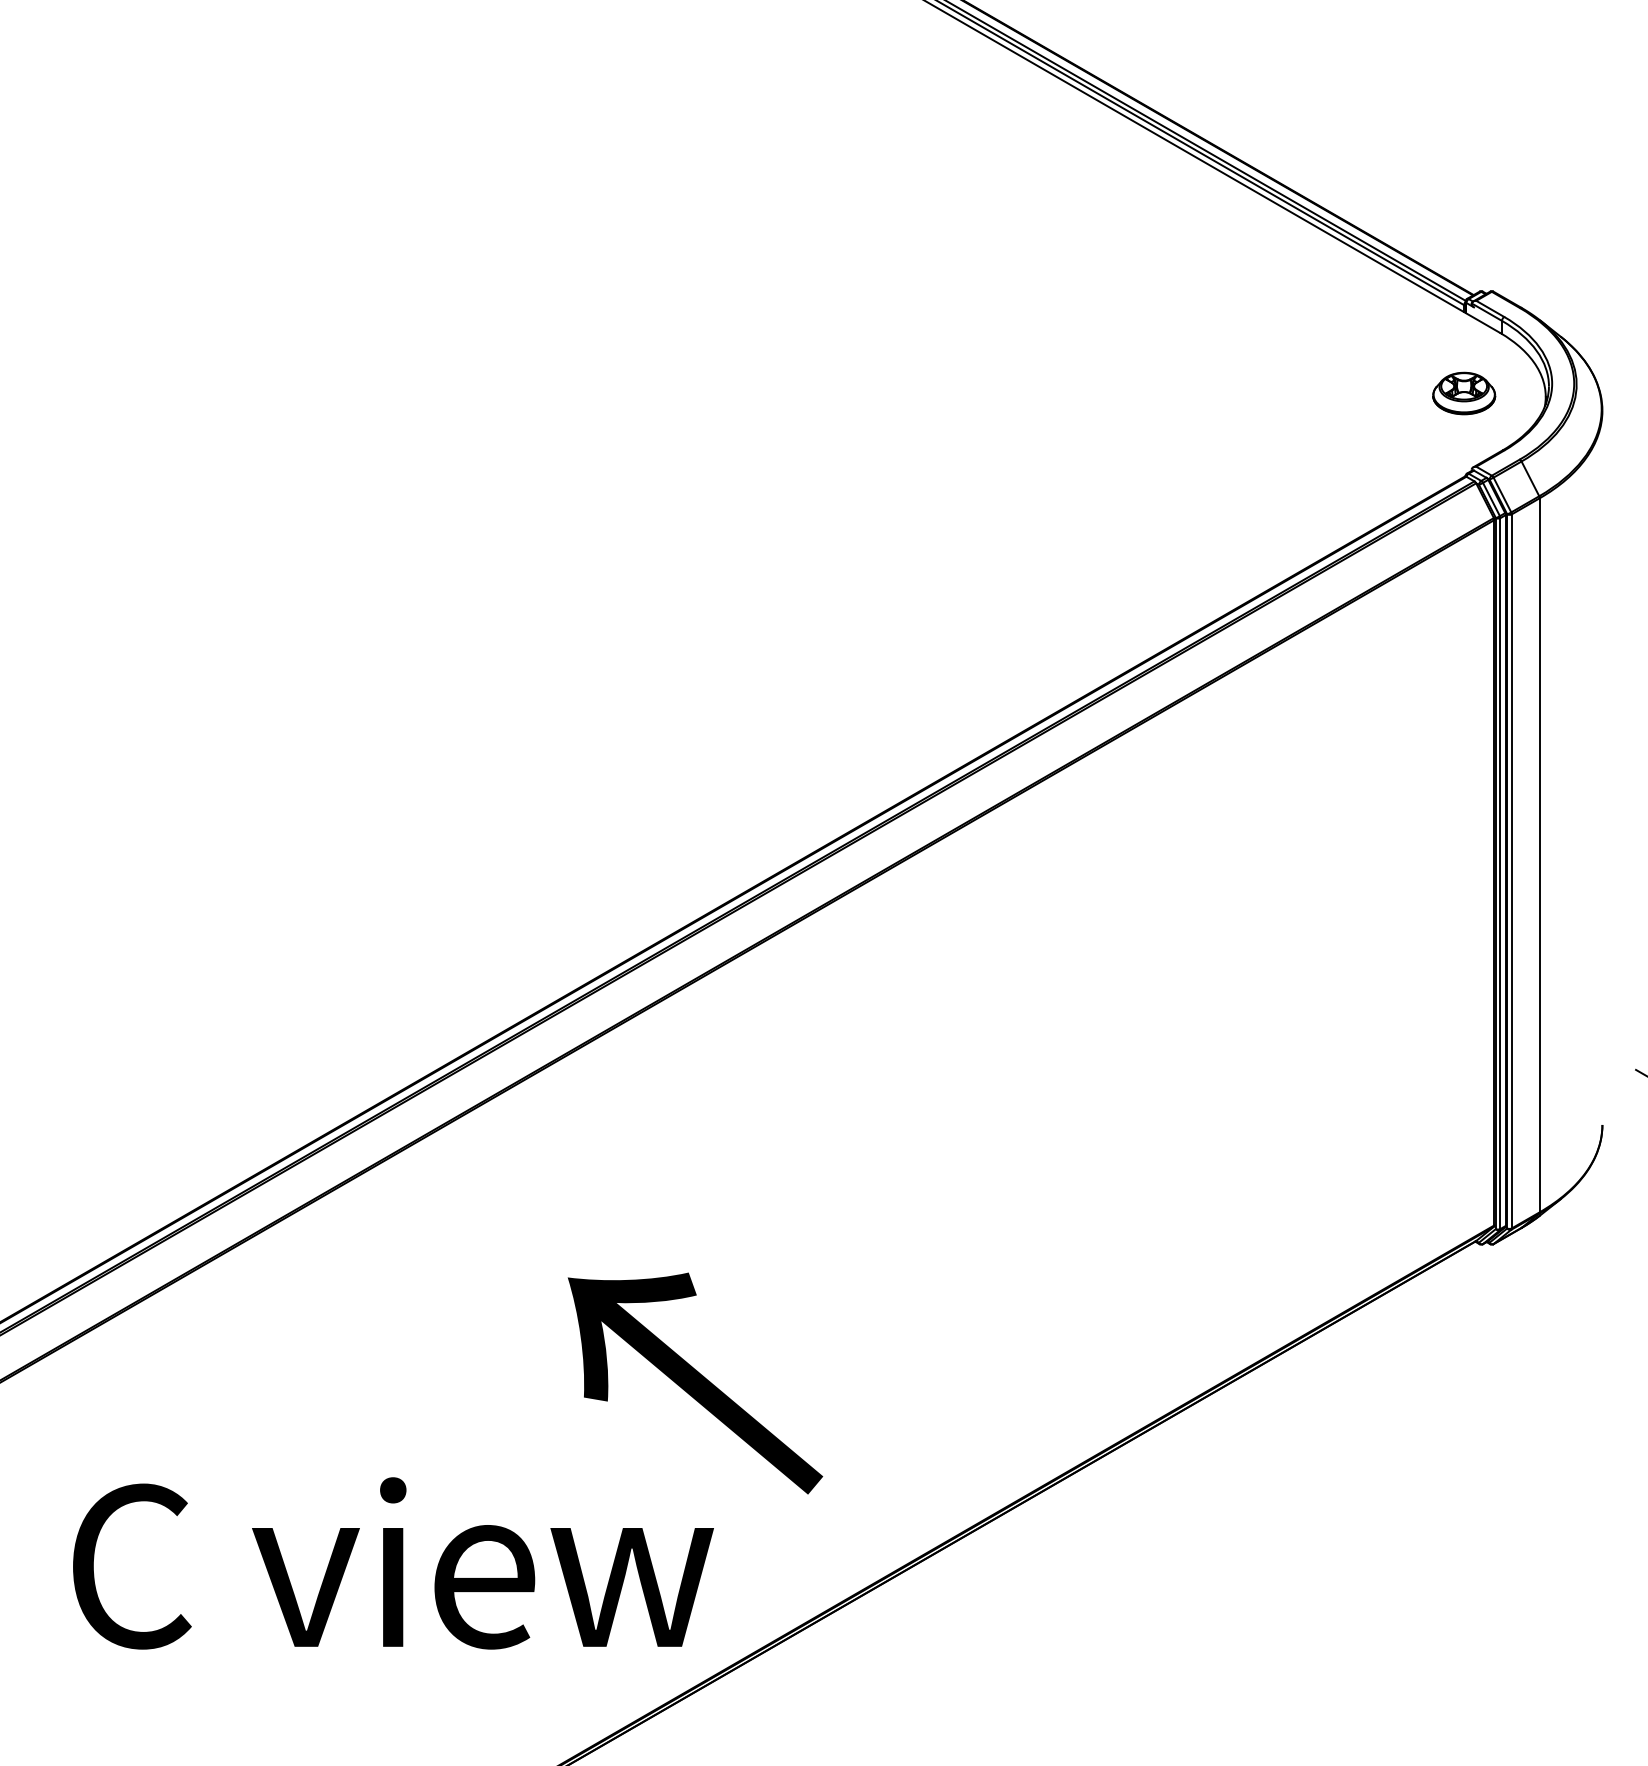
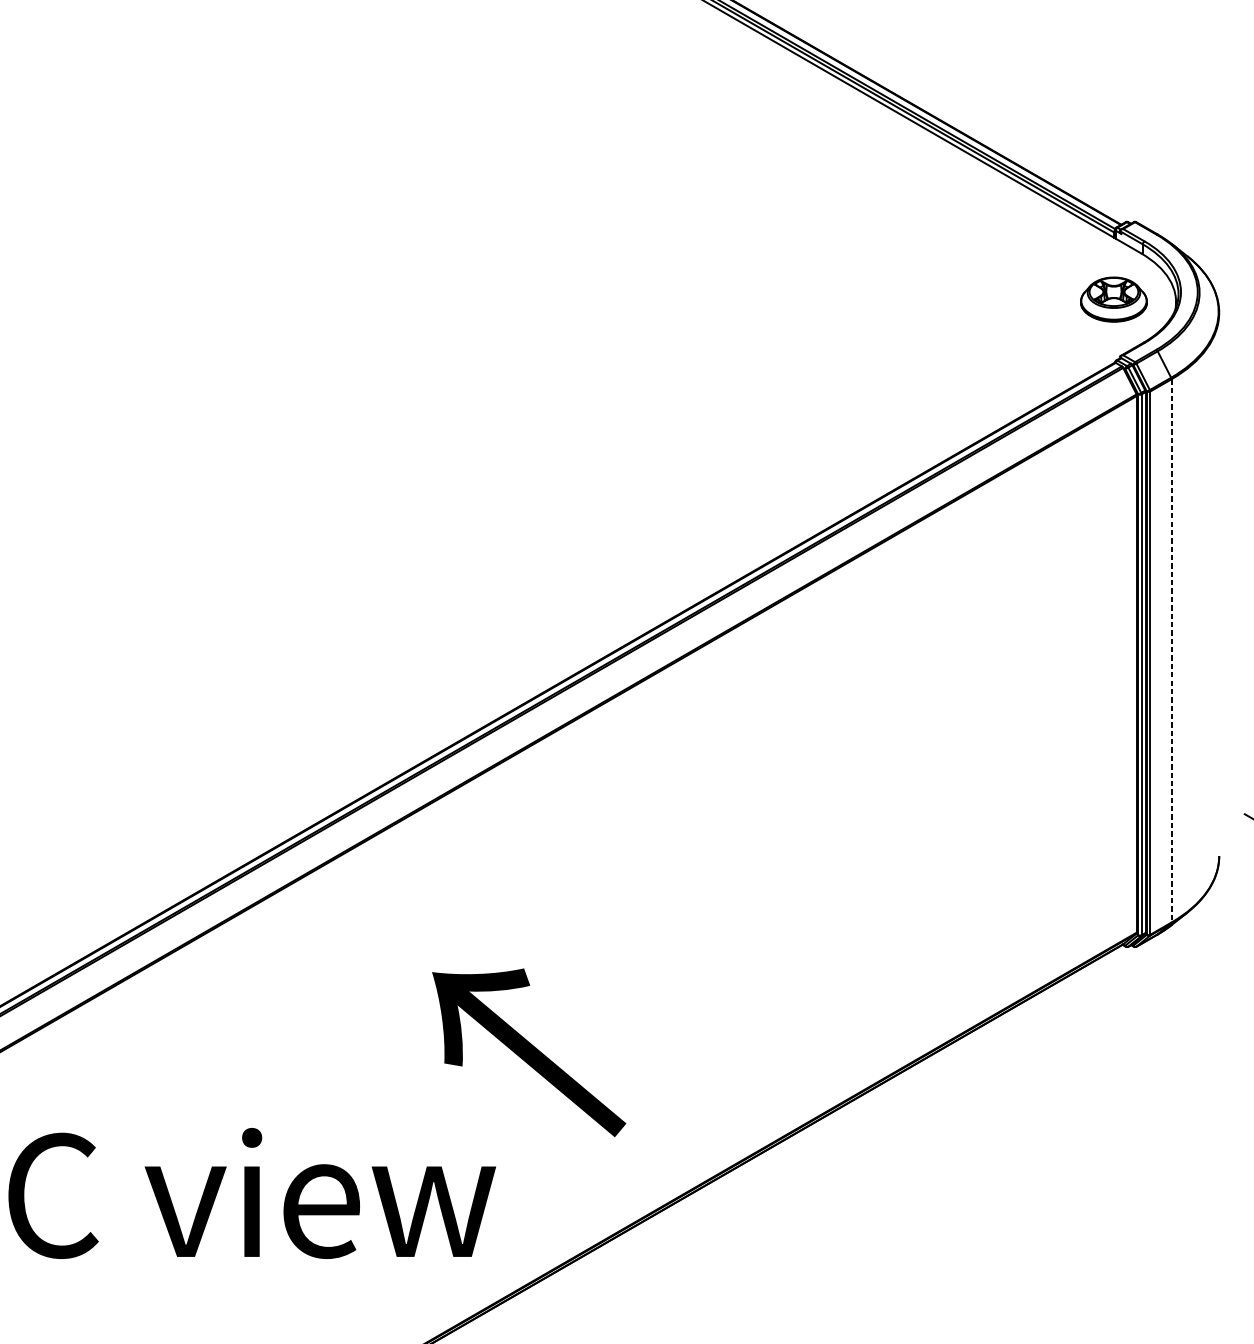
part: (1464, 393) -> (1114, 299), size x1.4
line: (1539, 855) -> (1171, 651), solid -> dashed
text: (393, 1563) -> (252, 1193), moved

